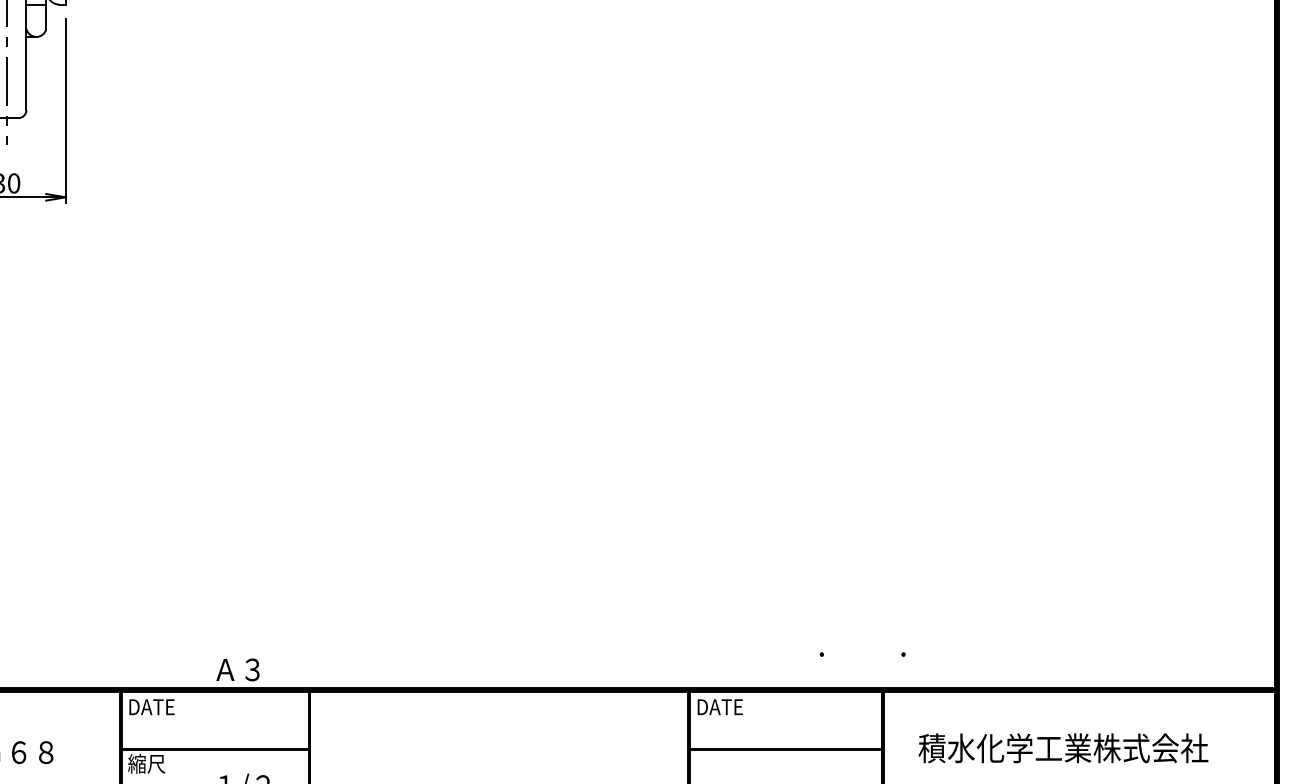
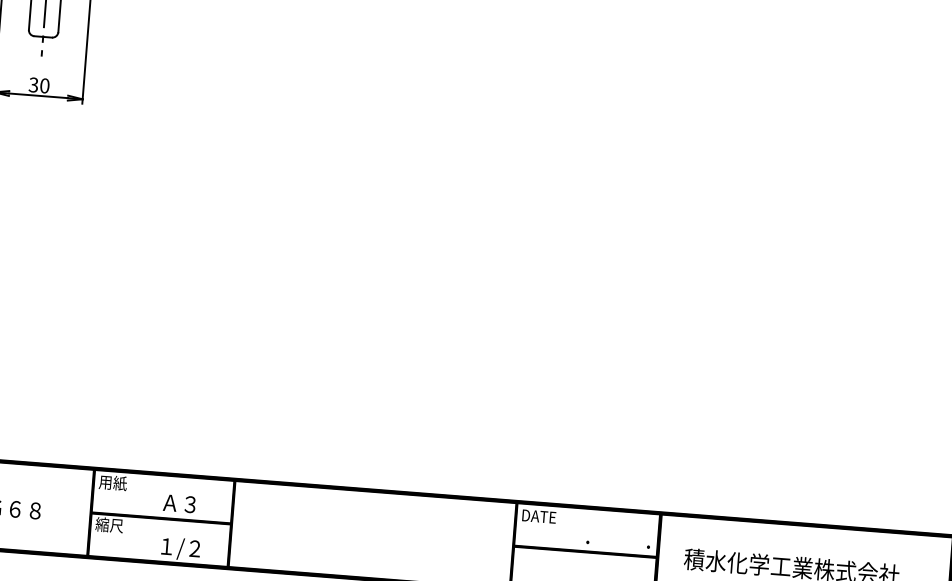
text: (862, 654) -> (617, 544), moved
text: (237, 669) -> (179, 503), moved
text: (151, 706) -> (116, 482), DATE -> 用紙

